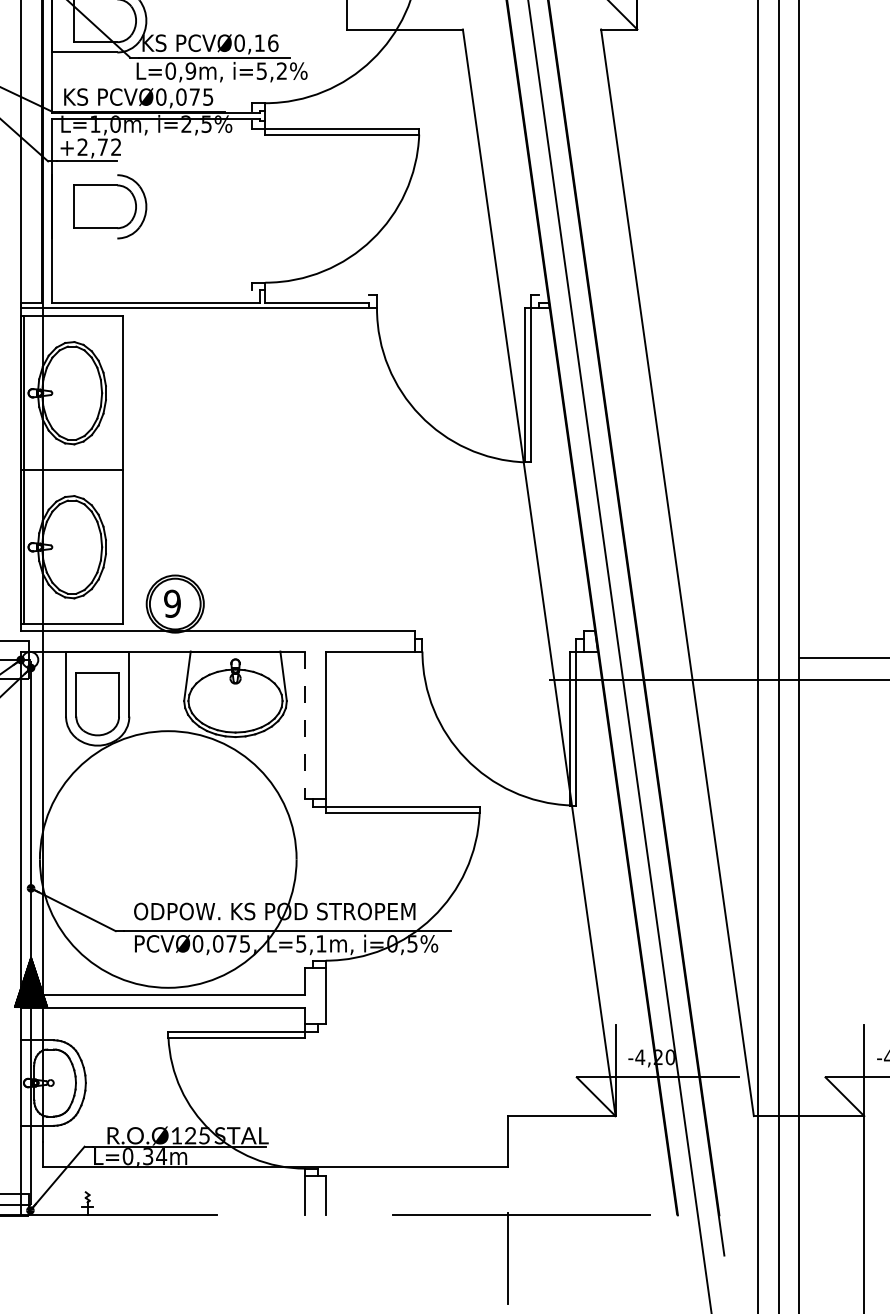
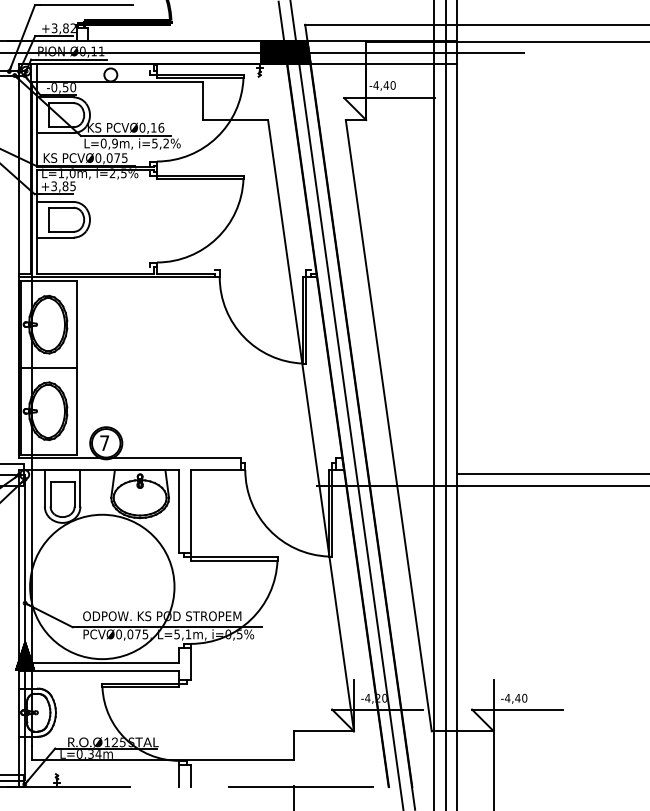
text: (99, 147) -> (63, 186), +2,72 -> +3,85
line: (85, 176) -> (55, 202), added
line: (85, 238) -> (55, 237), added
text: (172, 604) -> (104, 443), 9 -> 7
line: (305, 725) -> (179, 511), dashed -> solid

